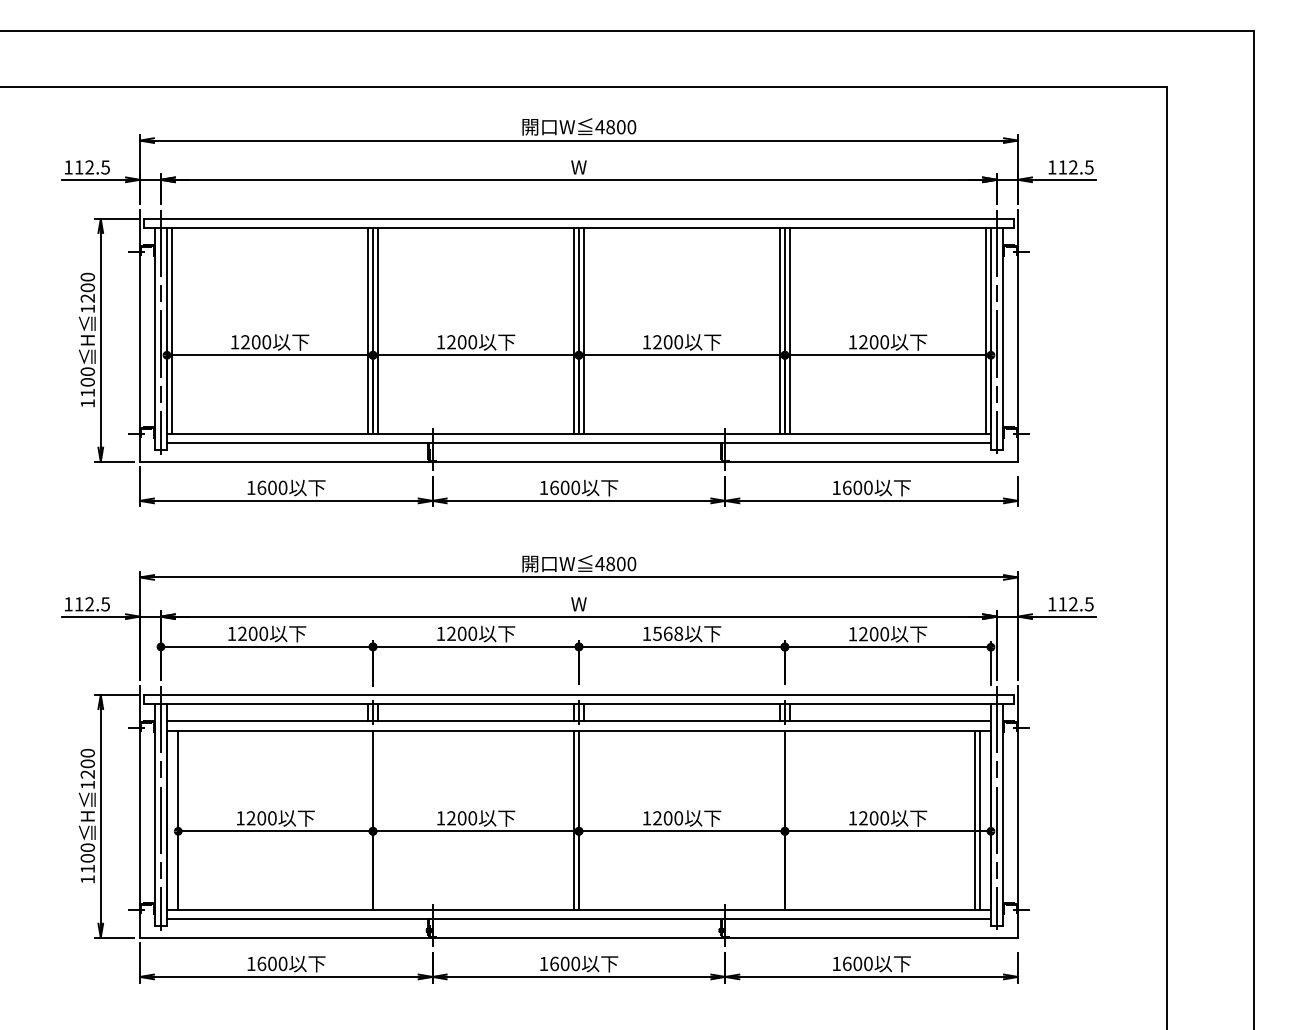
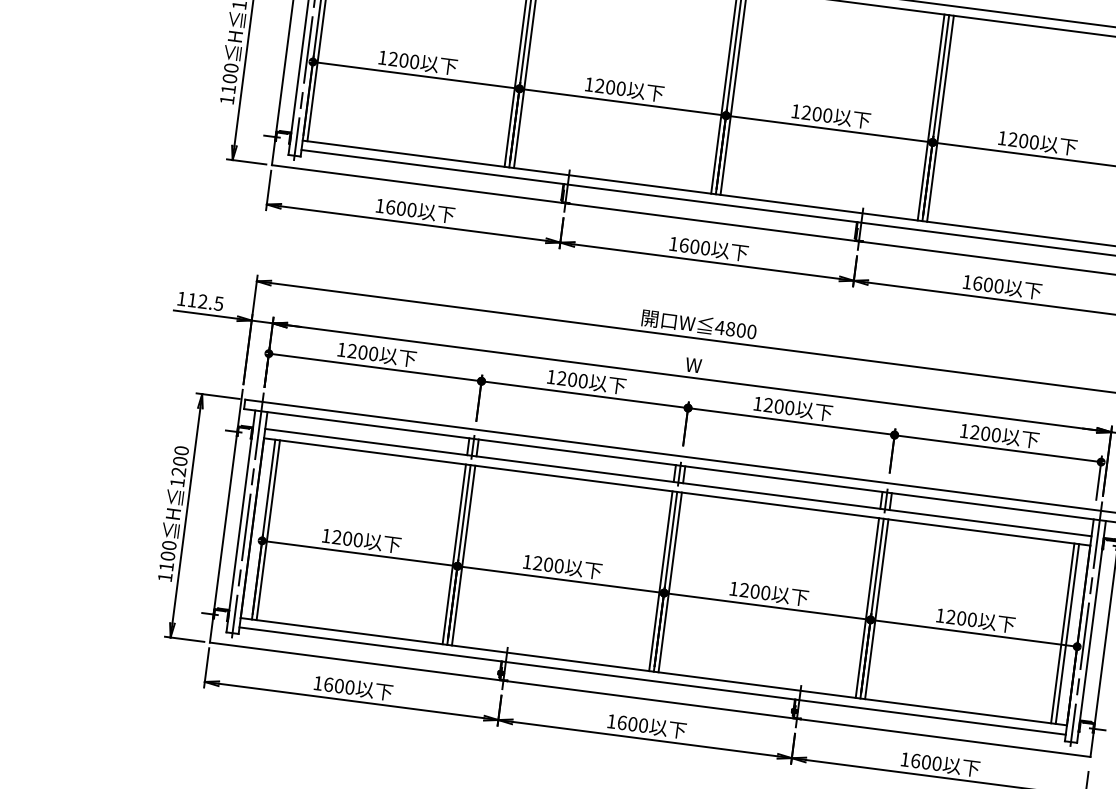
text: (668, 633) -> (779, 406), 1568 -> 1200
line: (182, 819) -> (267, 529), added
line: (368, 819) -> (454, 553), added
line: (377, 819) -> (463, 554), added
line: (583, 819) -> (670, 581), added
line: (780, 819) -> (867, 607), added
line: (789, 819) -> (876, 608), added

